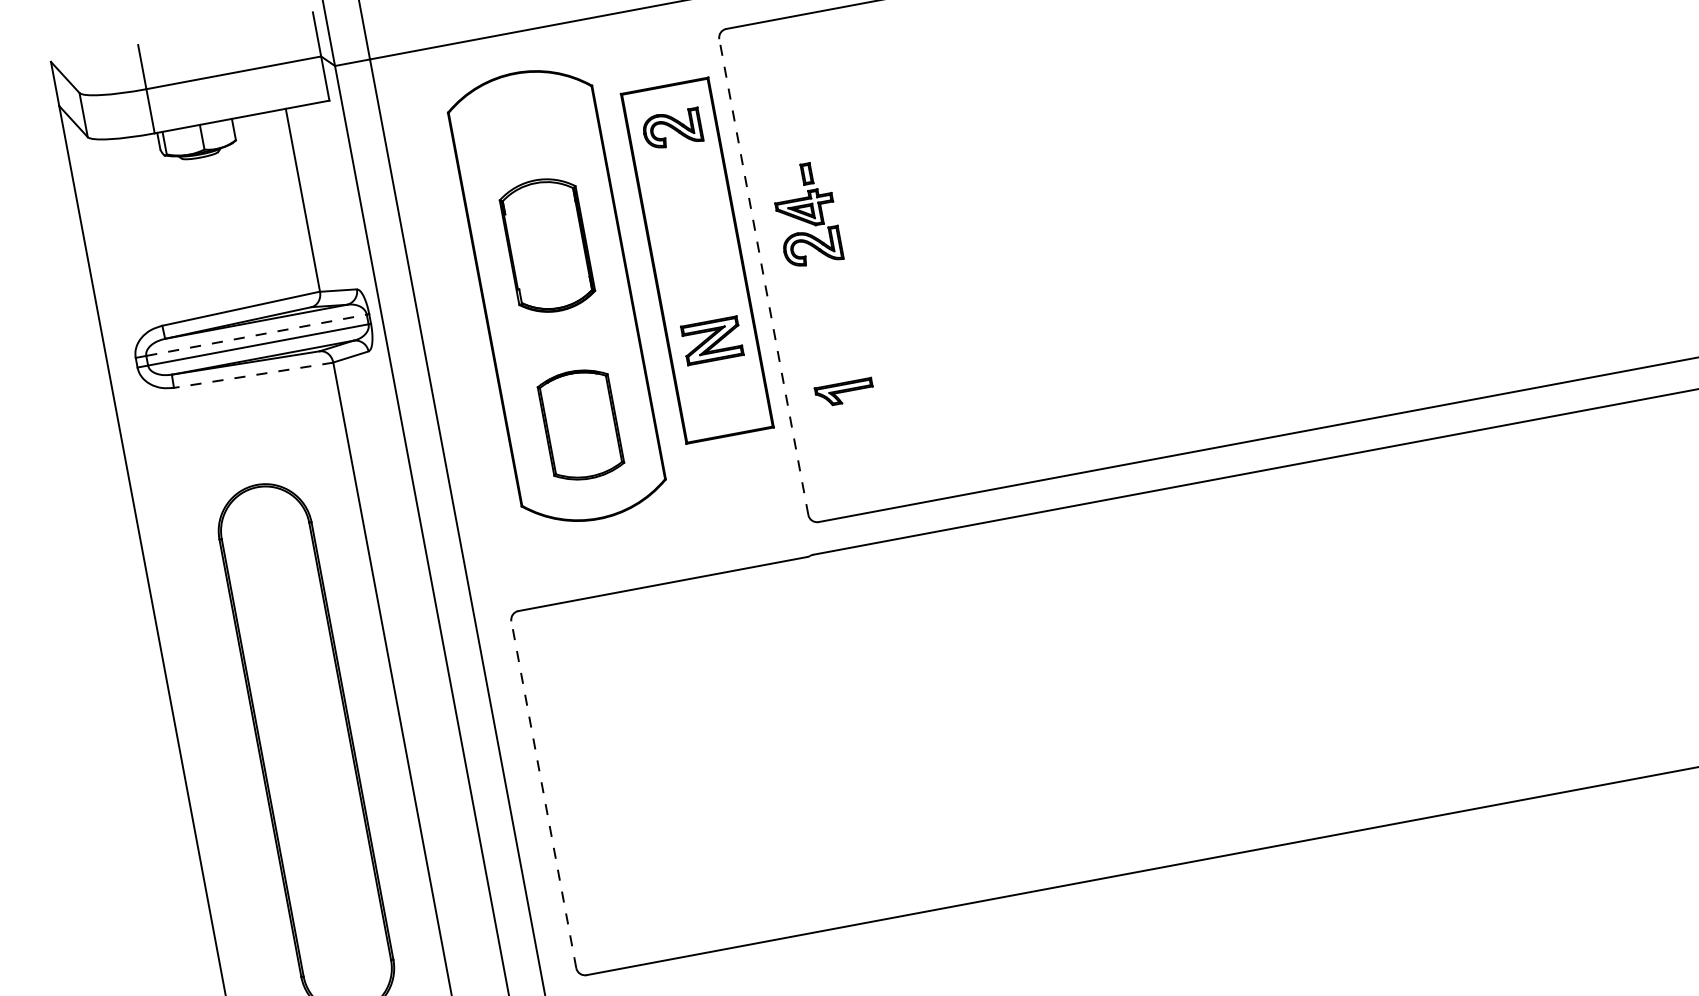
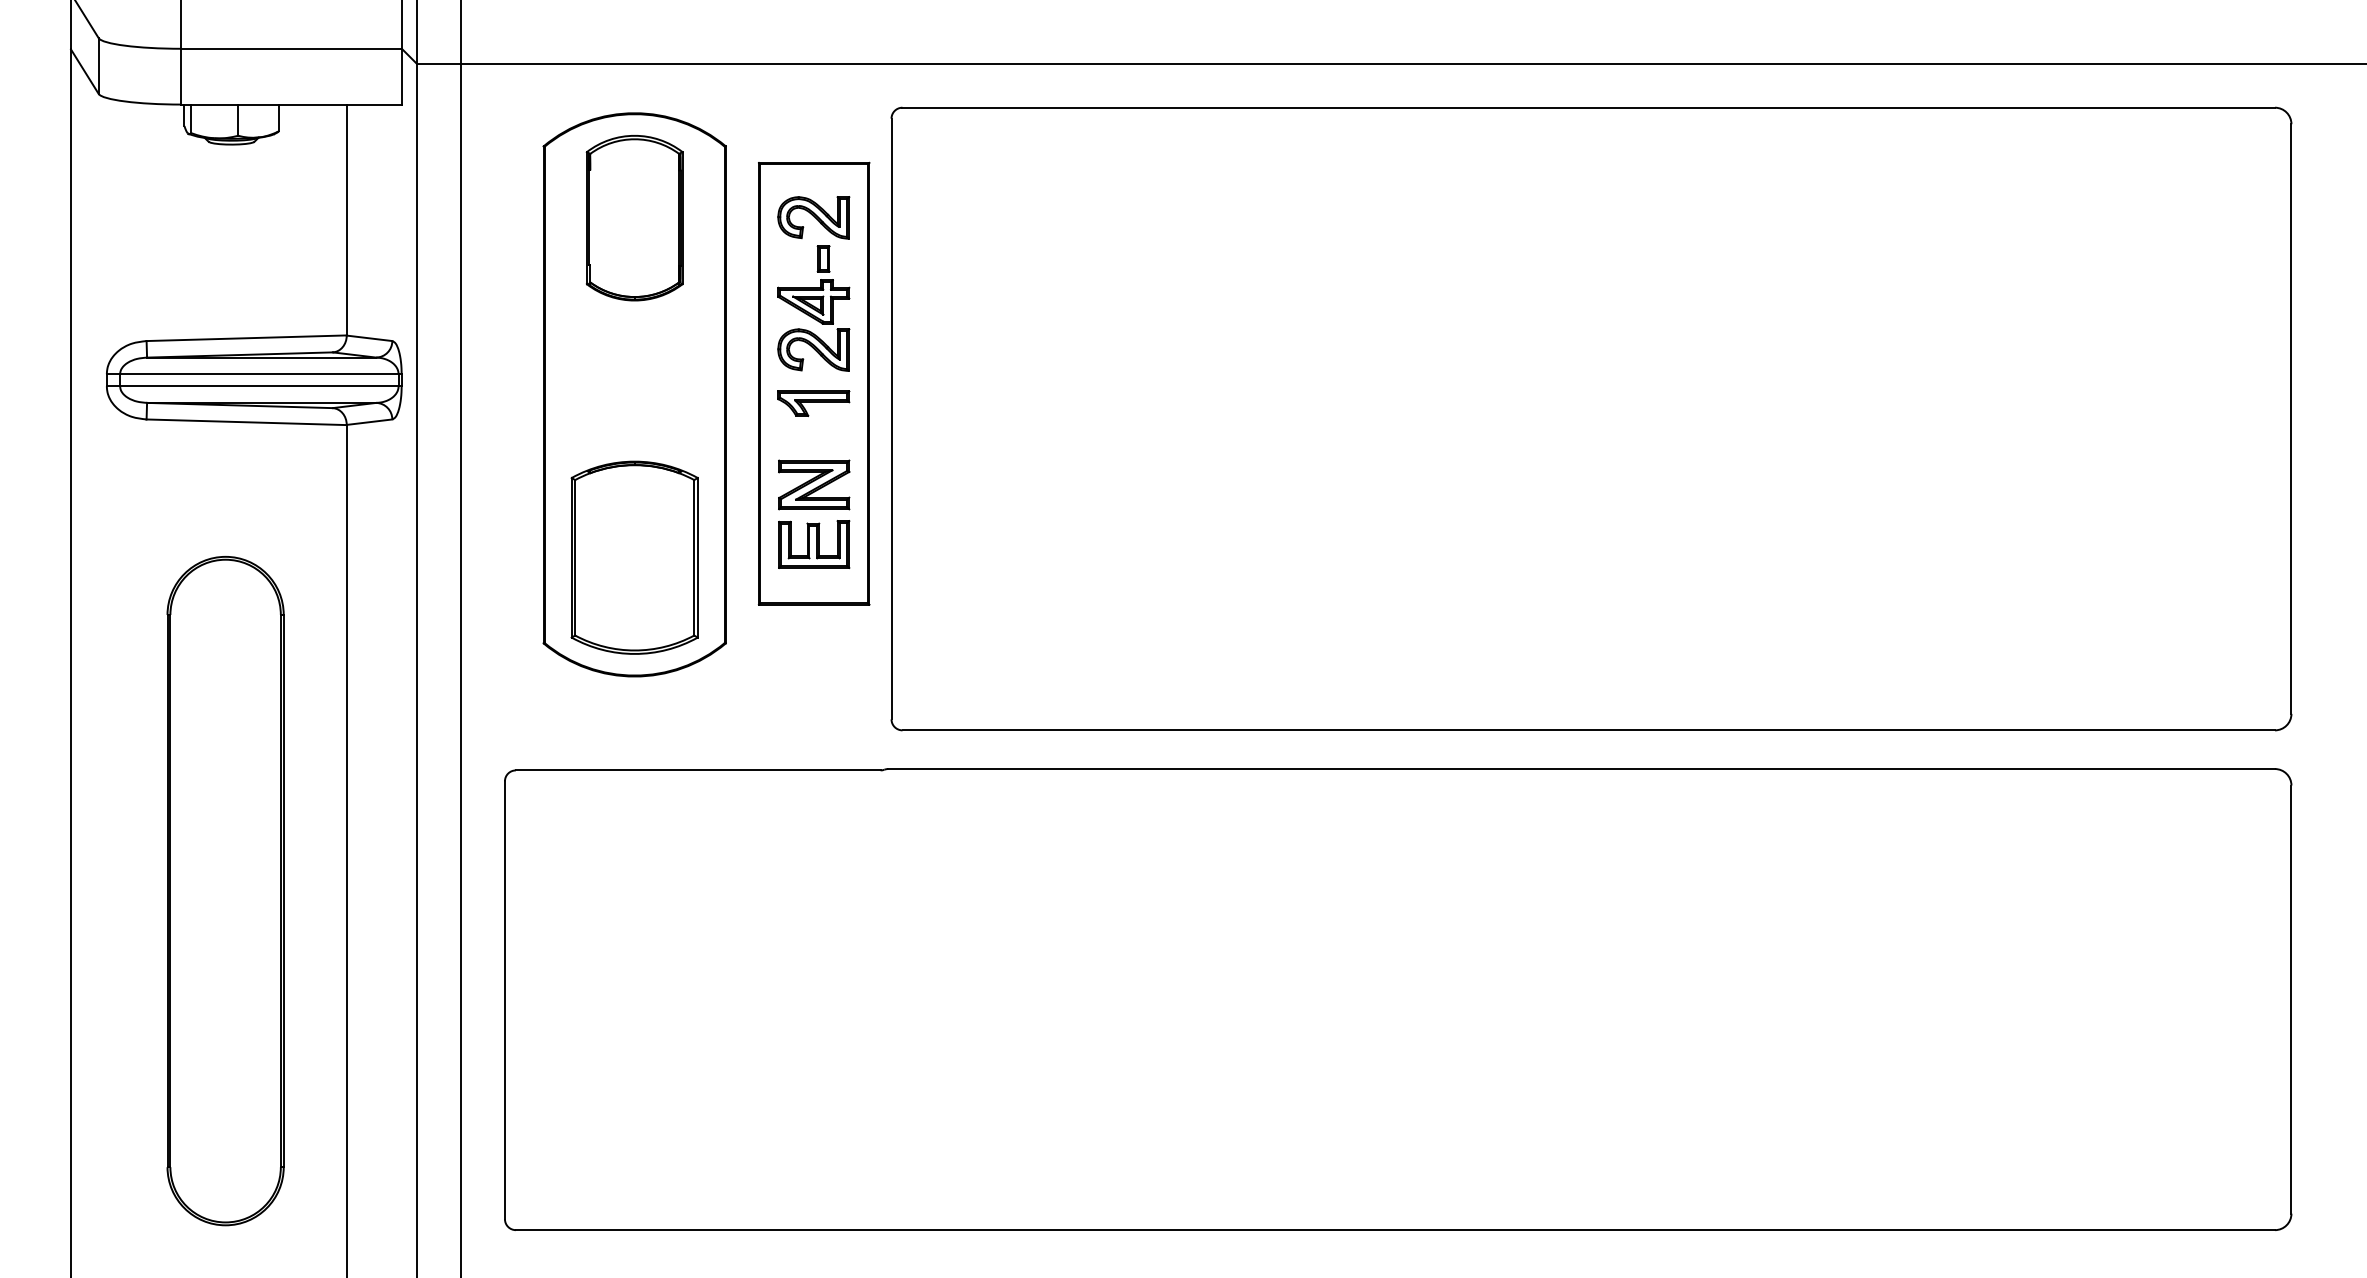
part: (806, 214) -> (813, 308), moved
part: (547, 245) -> (634, 218), moved
line: (763, 276) -> (891, 418), dashed -> solid
line: (256, 335) -> (259, 374), dashed -> solid
line: (253, 375) -> (246, 422), dashed -> solid
part: (721, 387) -> (814, 544), added
part: (844, 392) -> (813, 403), moved
part: (580, 424) -> (634, 557), size x1.43
line: (543, 794) -> (504, 1000), dashed -> solid

